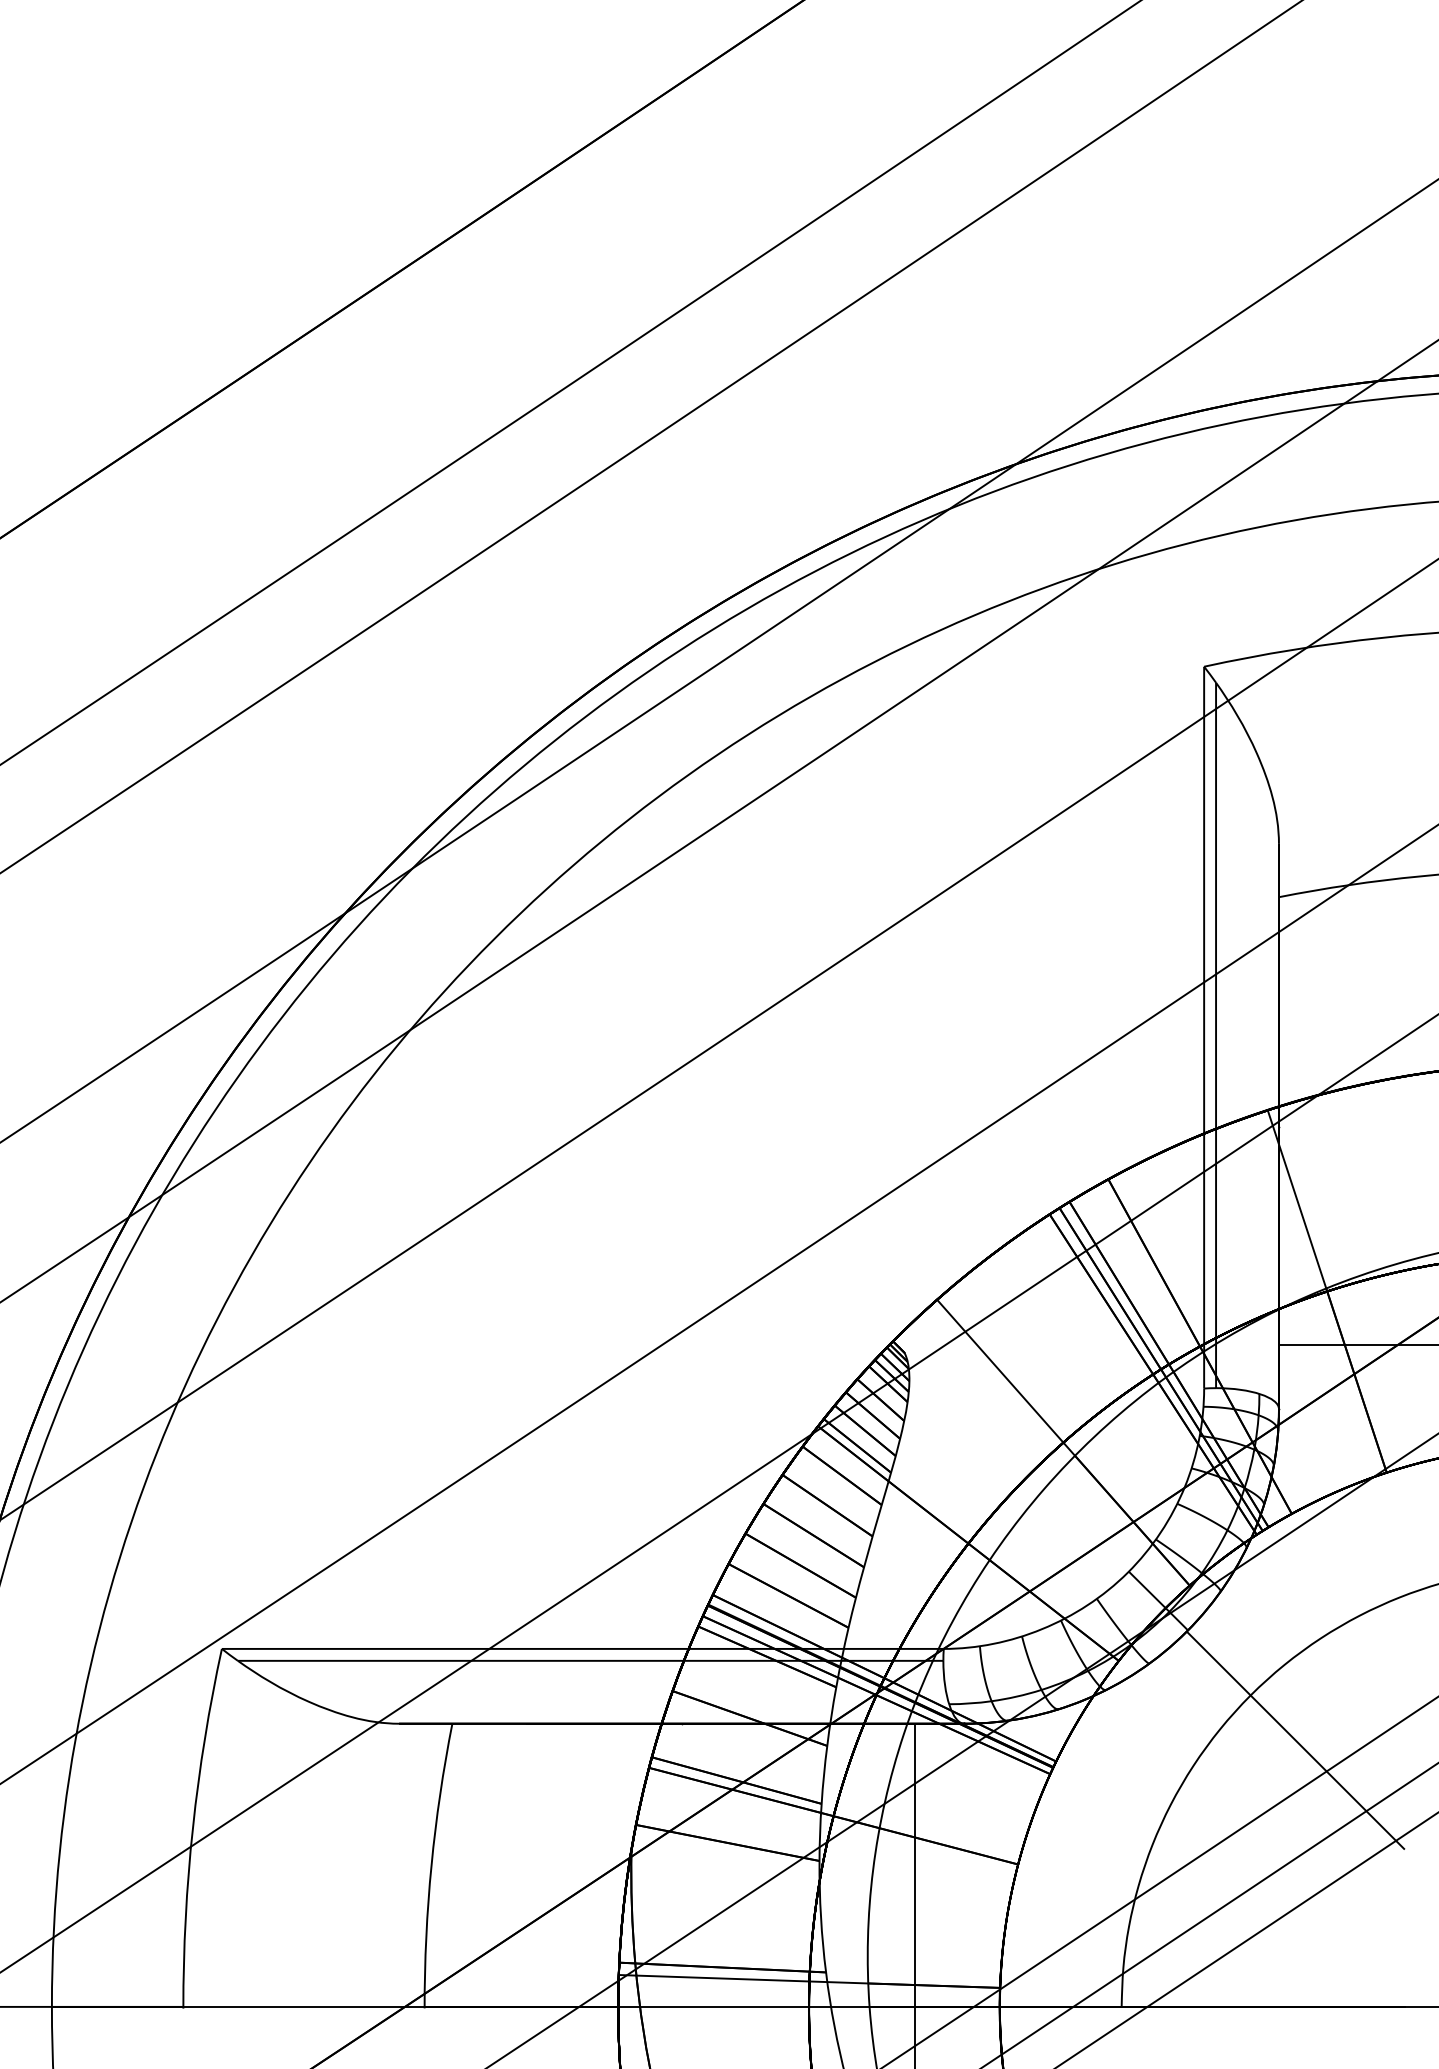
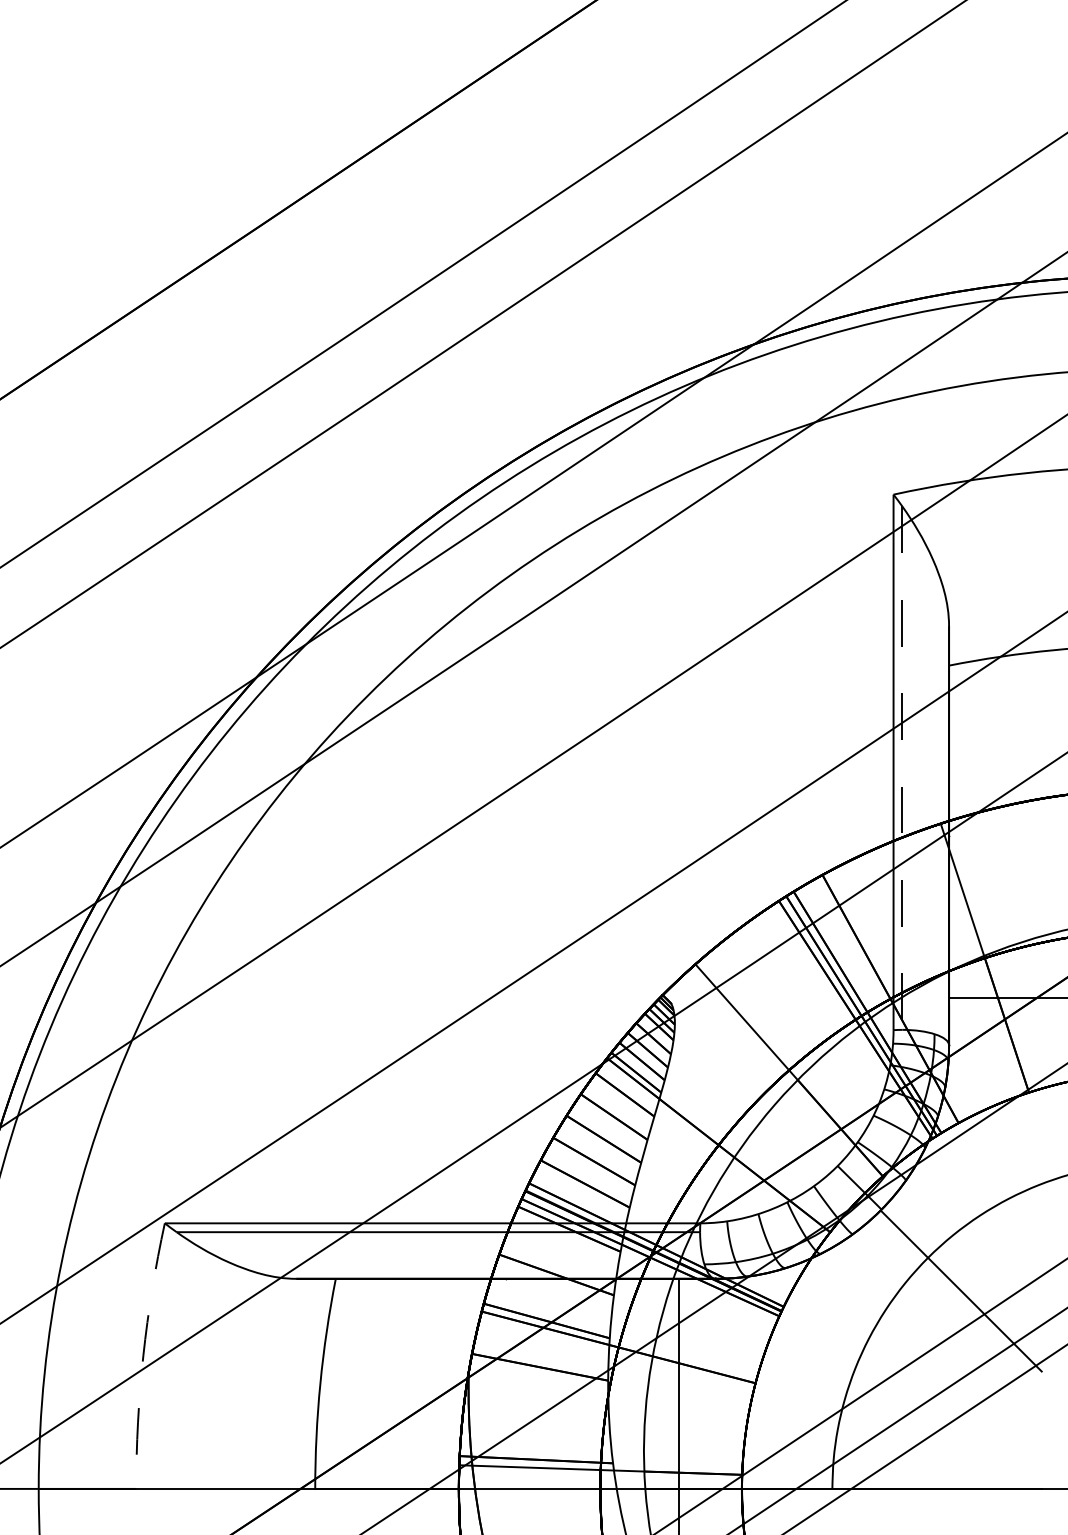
arc: (1216, 1035) -> (902, 768), solid -> dashed
arc: (192, 1827) -> (143, 1355), solid -> dashed

